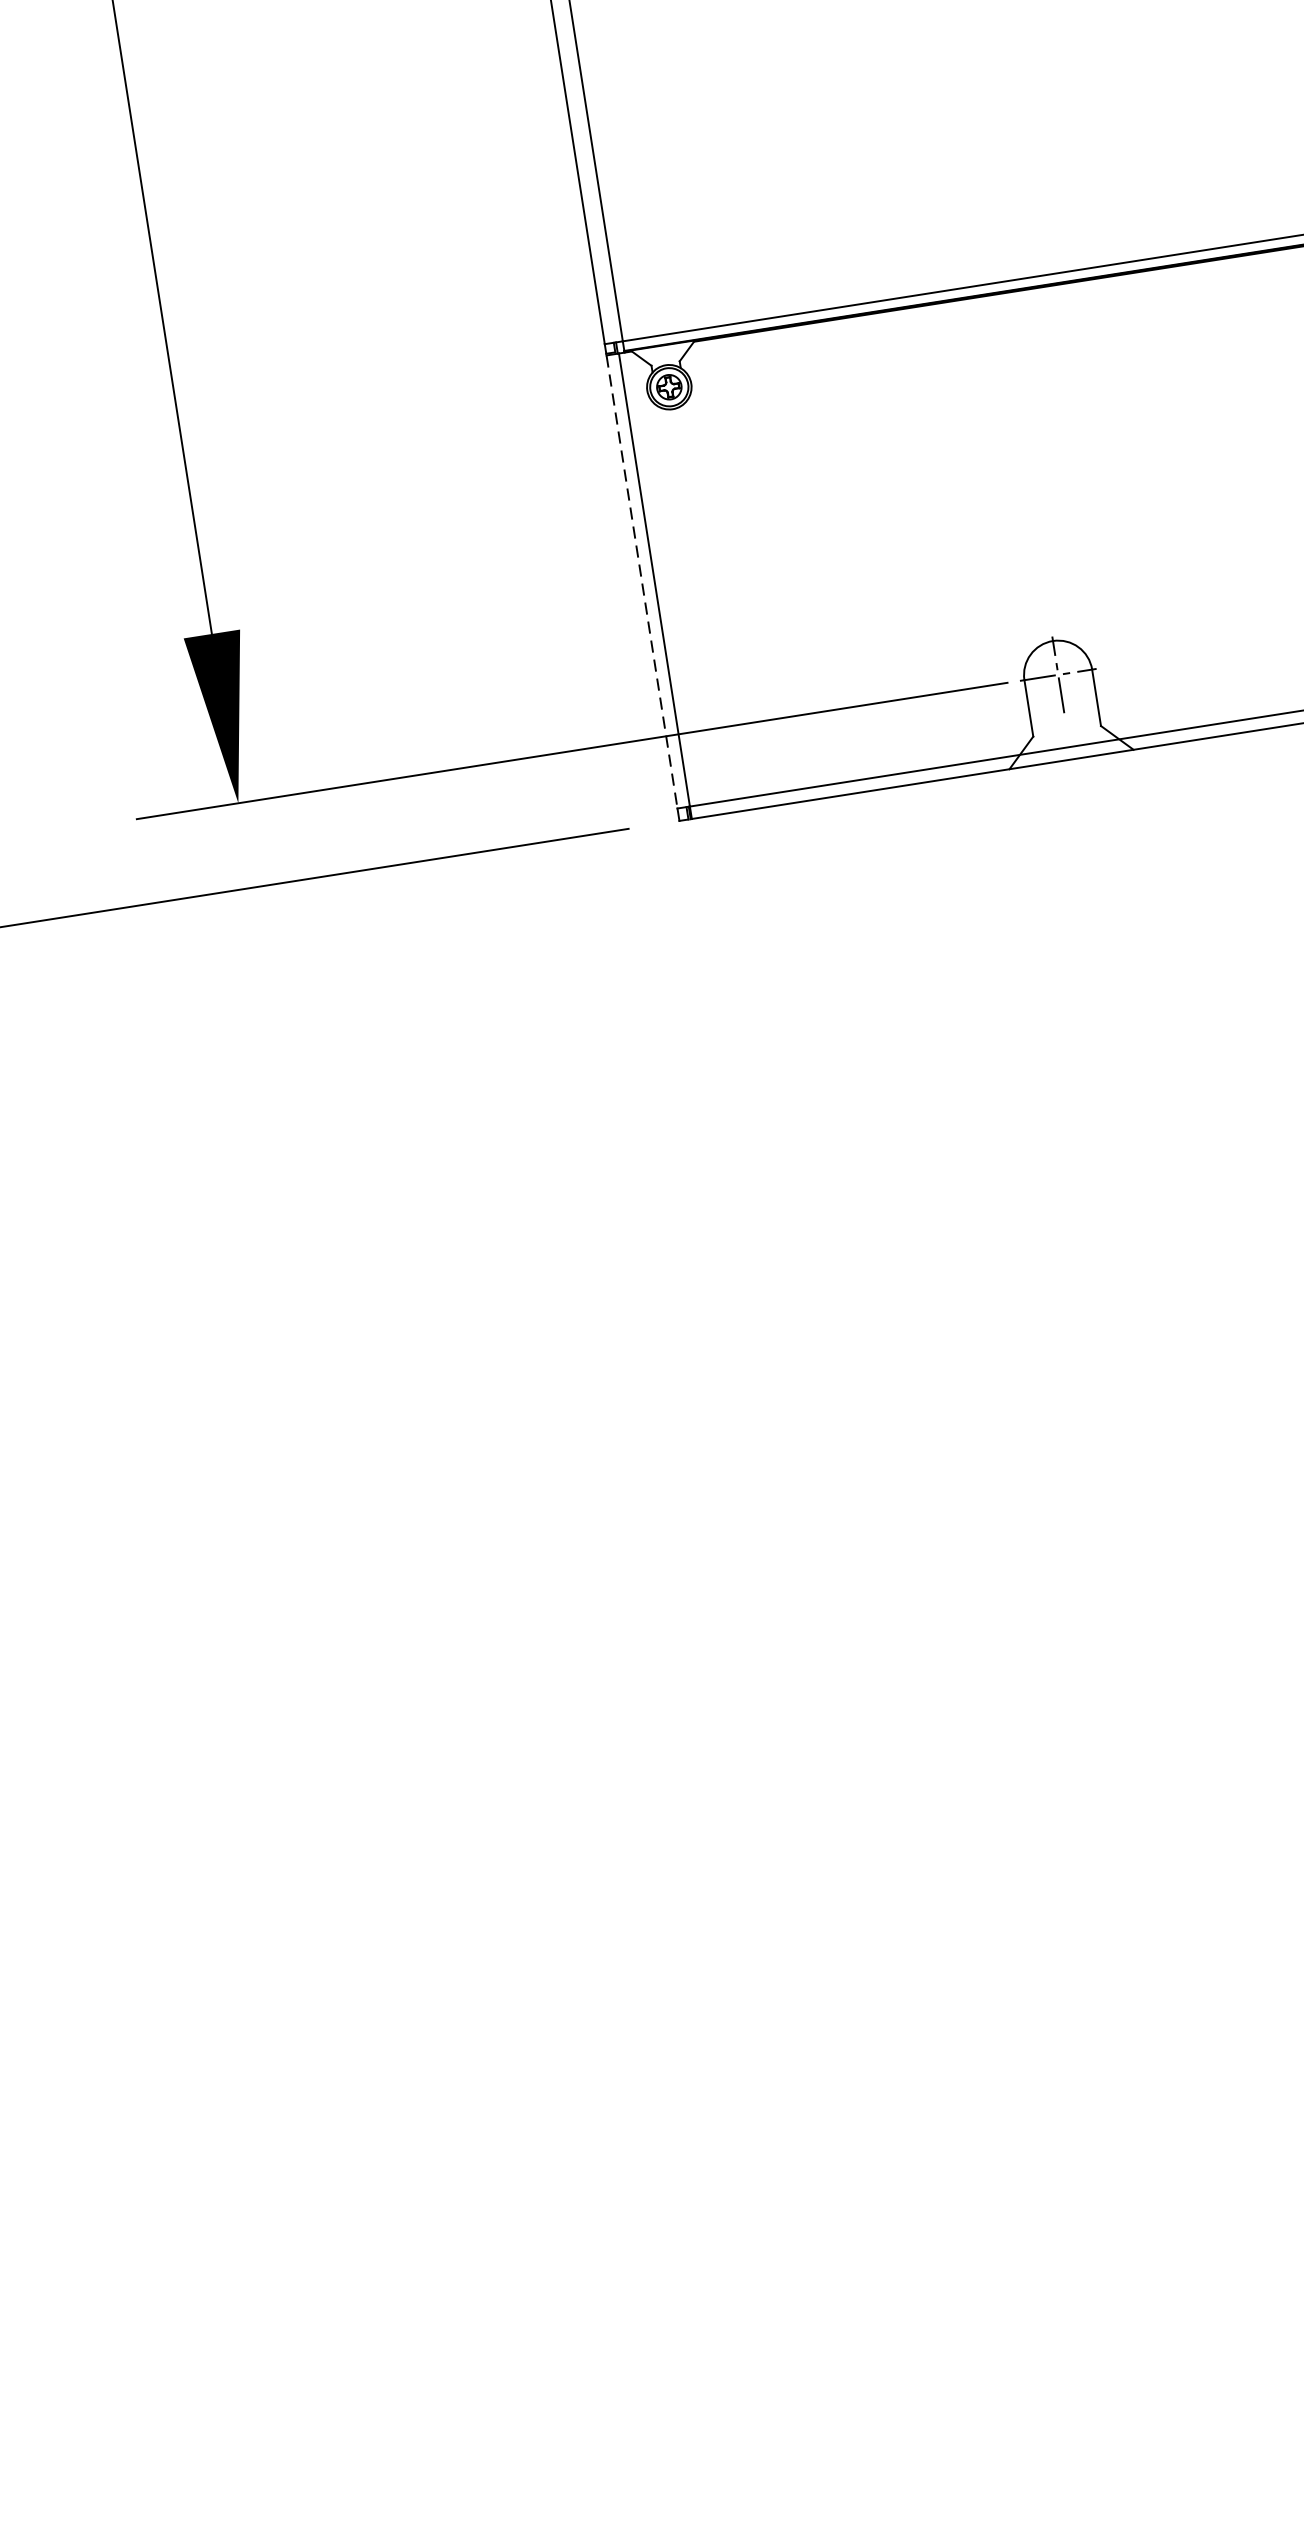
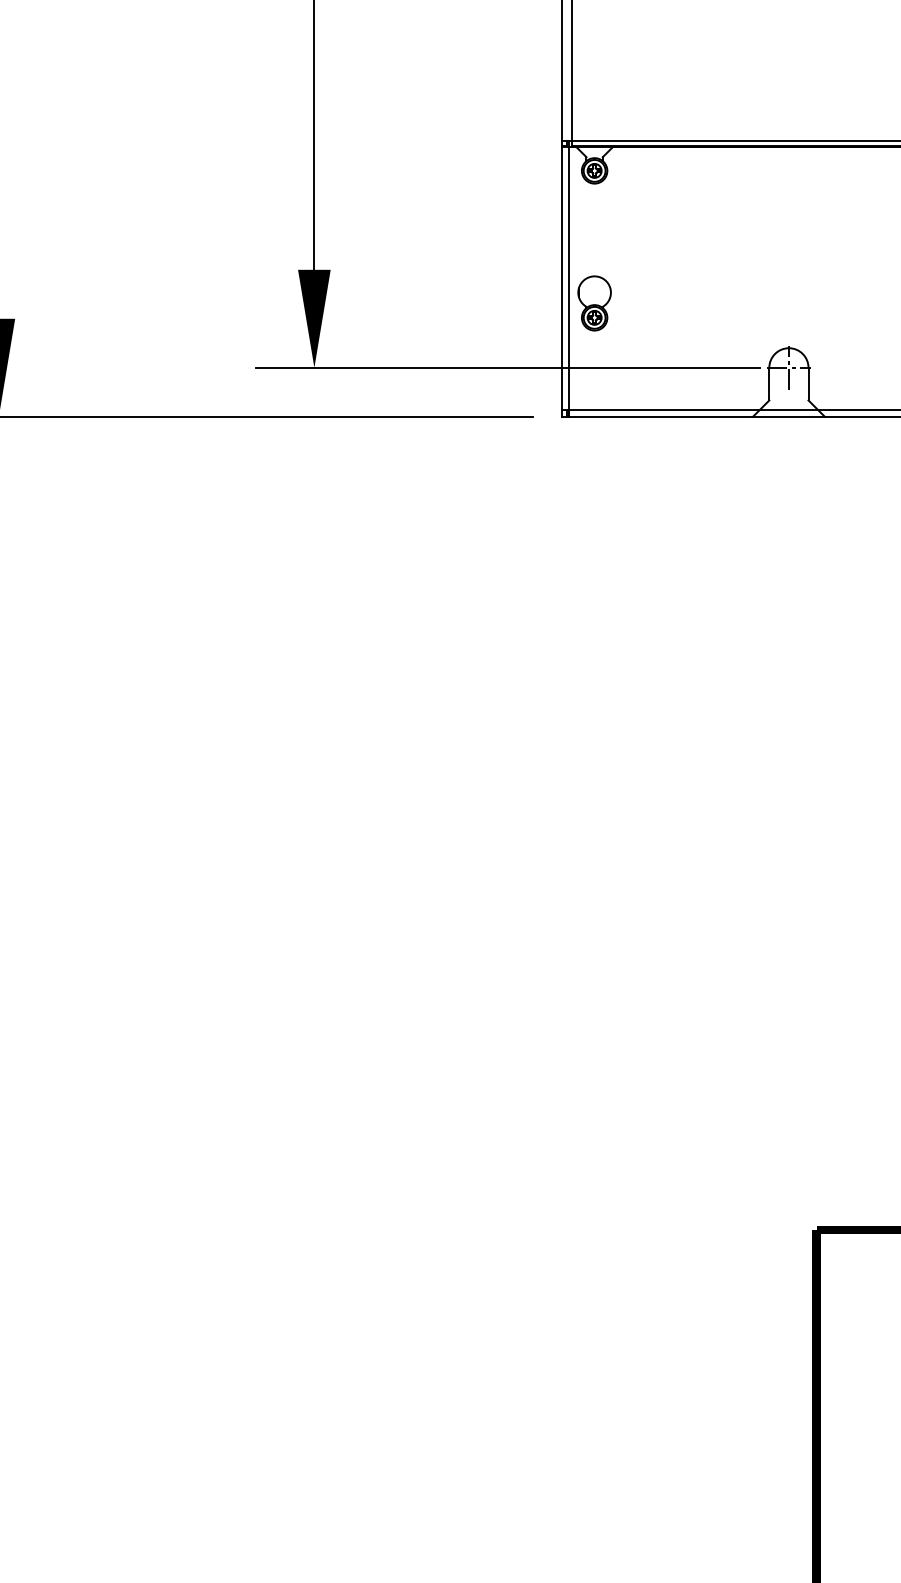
line: (641, 583) -> (561, 279), dashed -> solid
part: (704, 616) -> (594, 303), added

